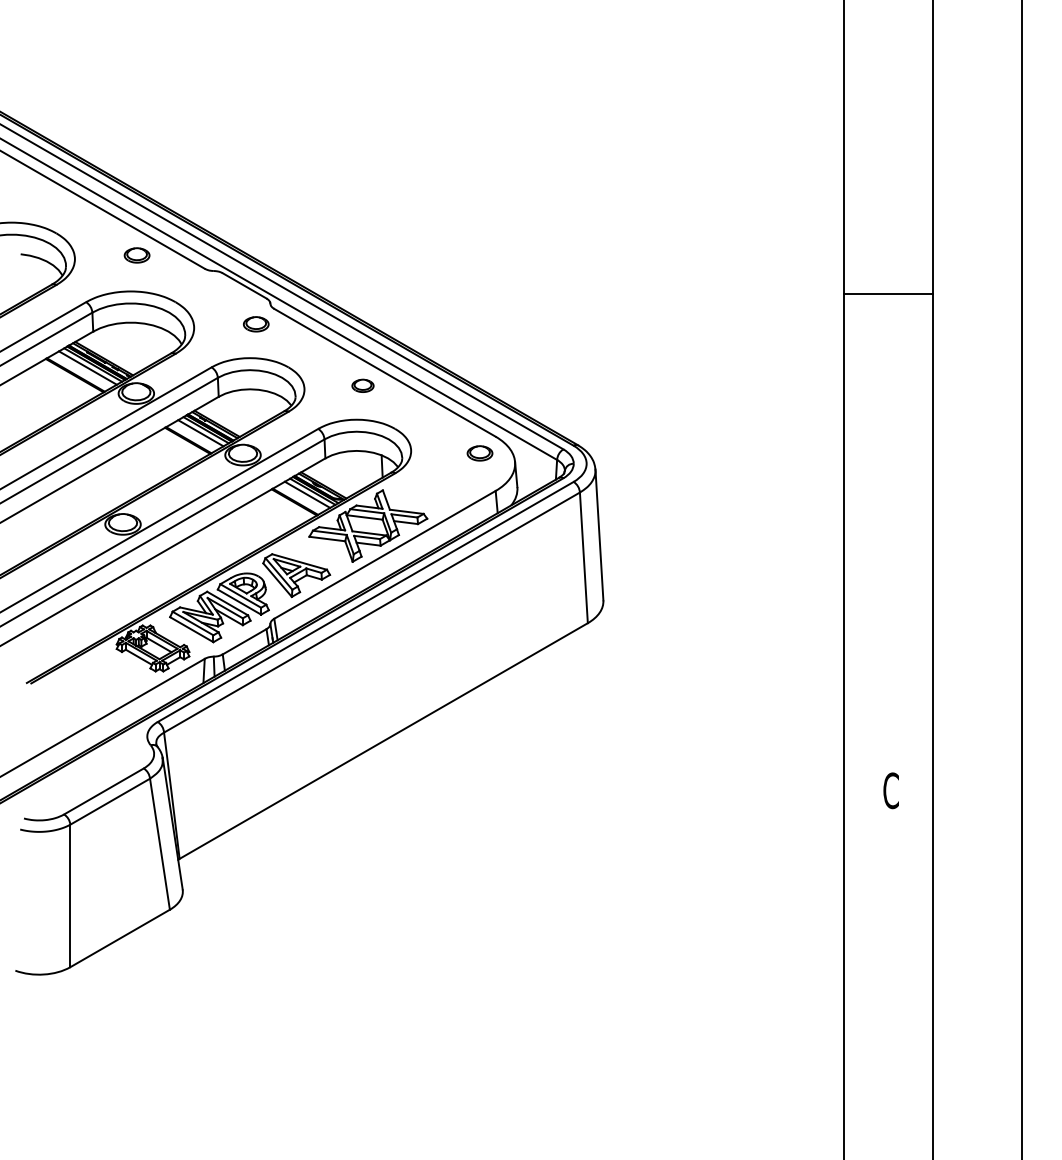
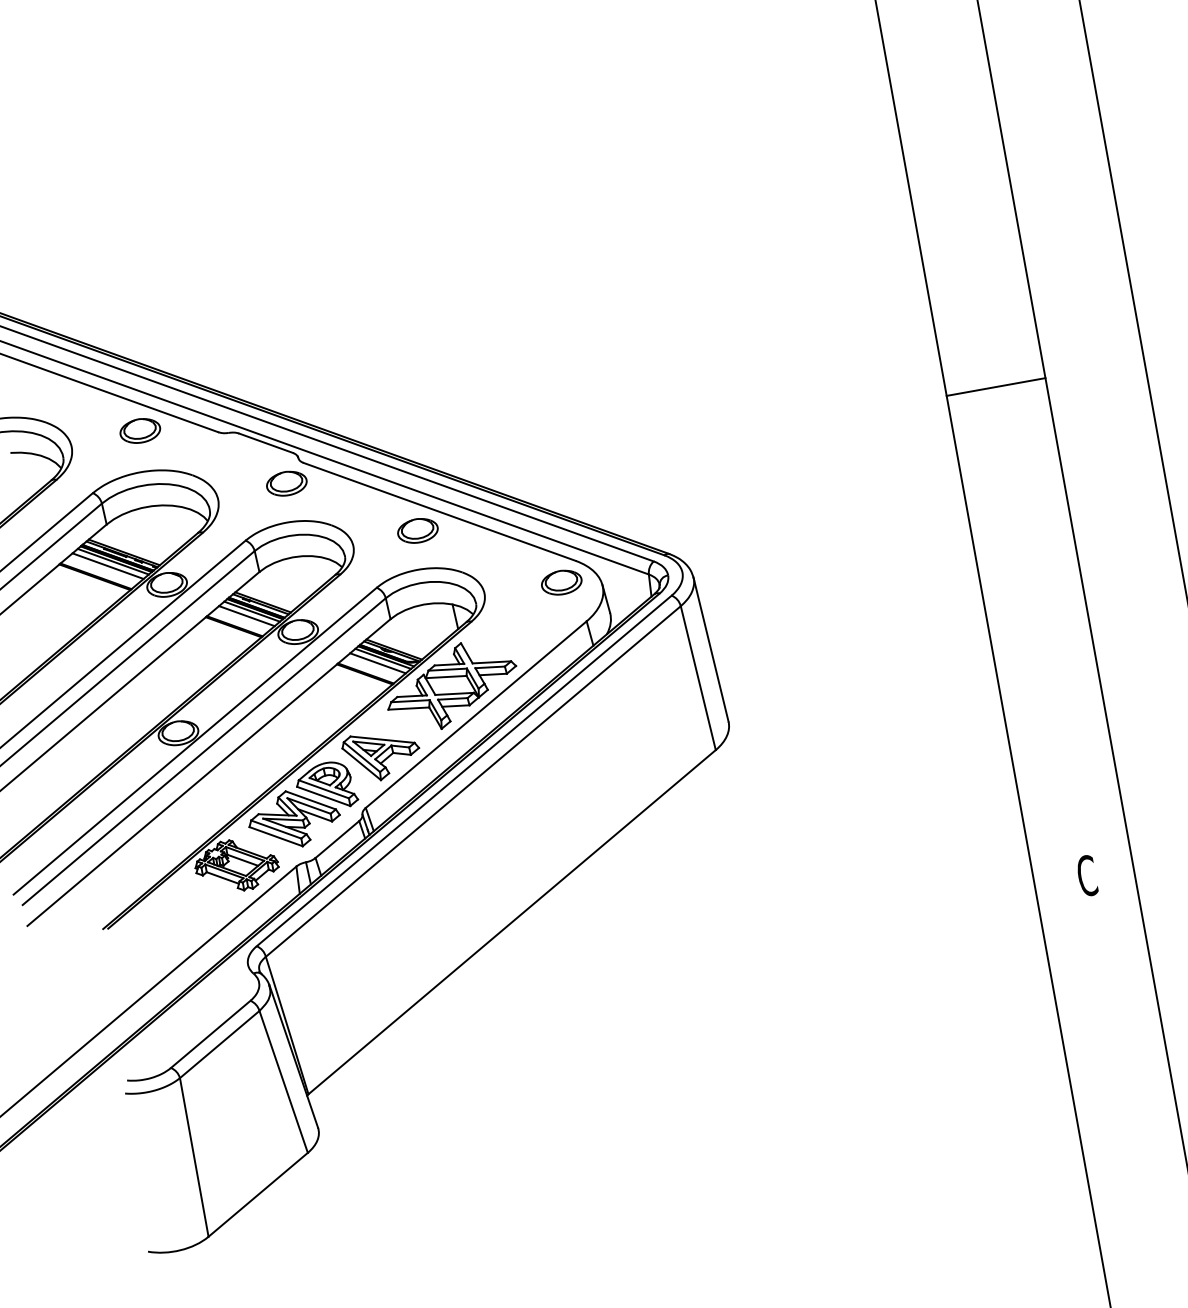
part: (136, 255) -> (139, 431), size x1.43
line: (888, 294) -> (996, 387), moved
part: (255, 324) -> (285, 484), size x1.43
part: (362, 385) -> (417, 530), size x1.67
part: (479, 453) -> (561, 582), size x1.43

